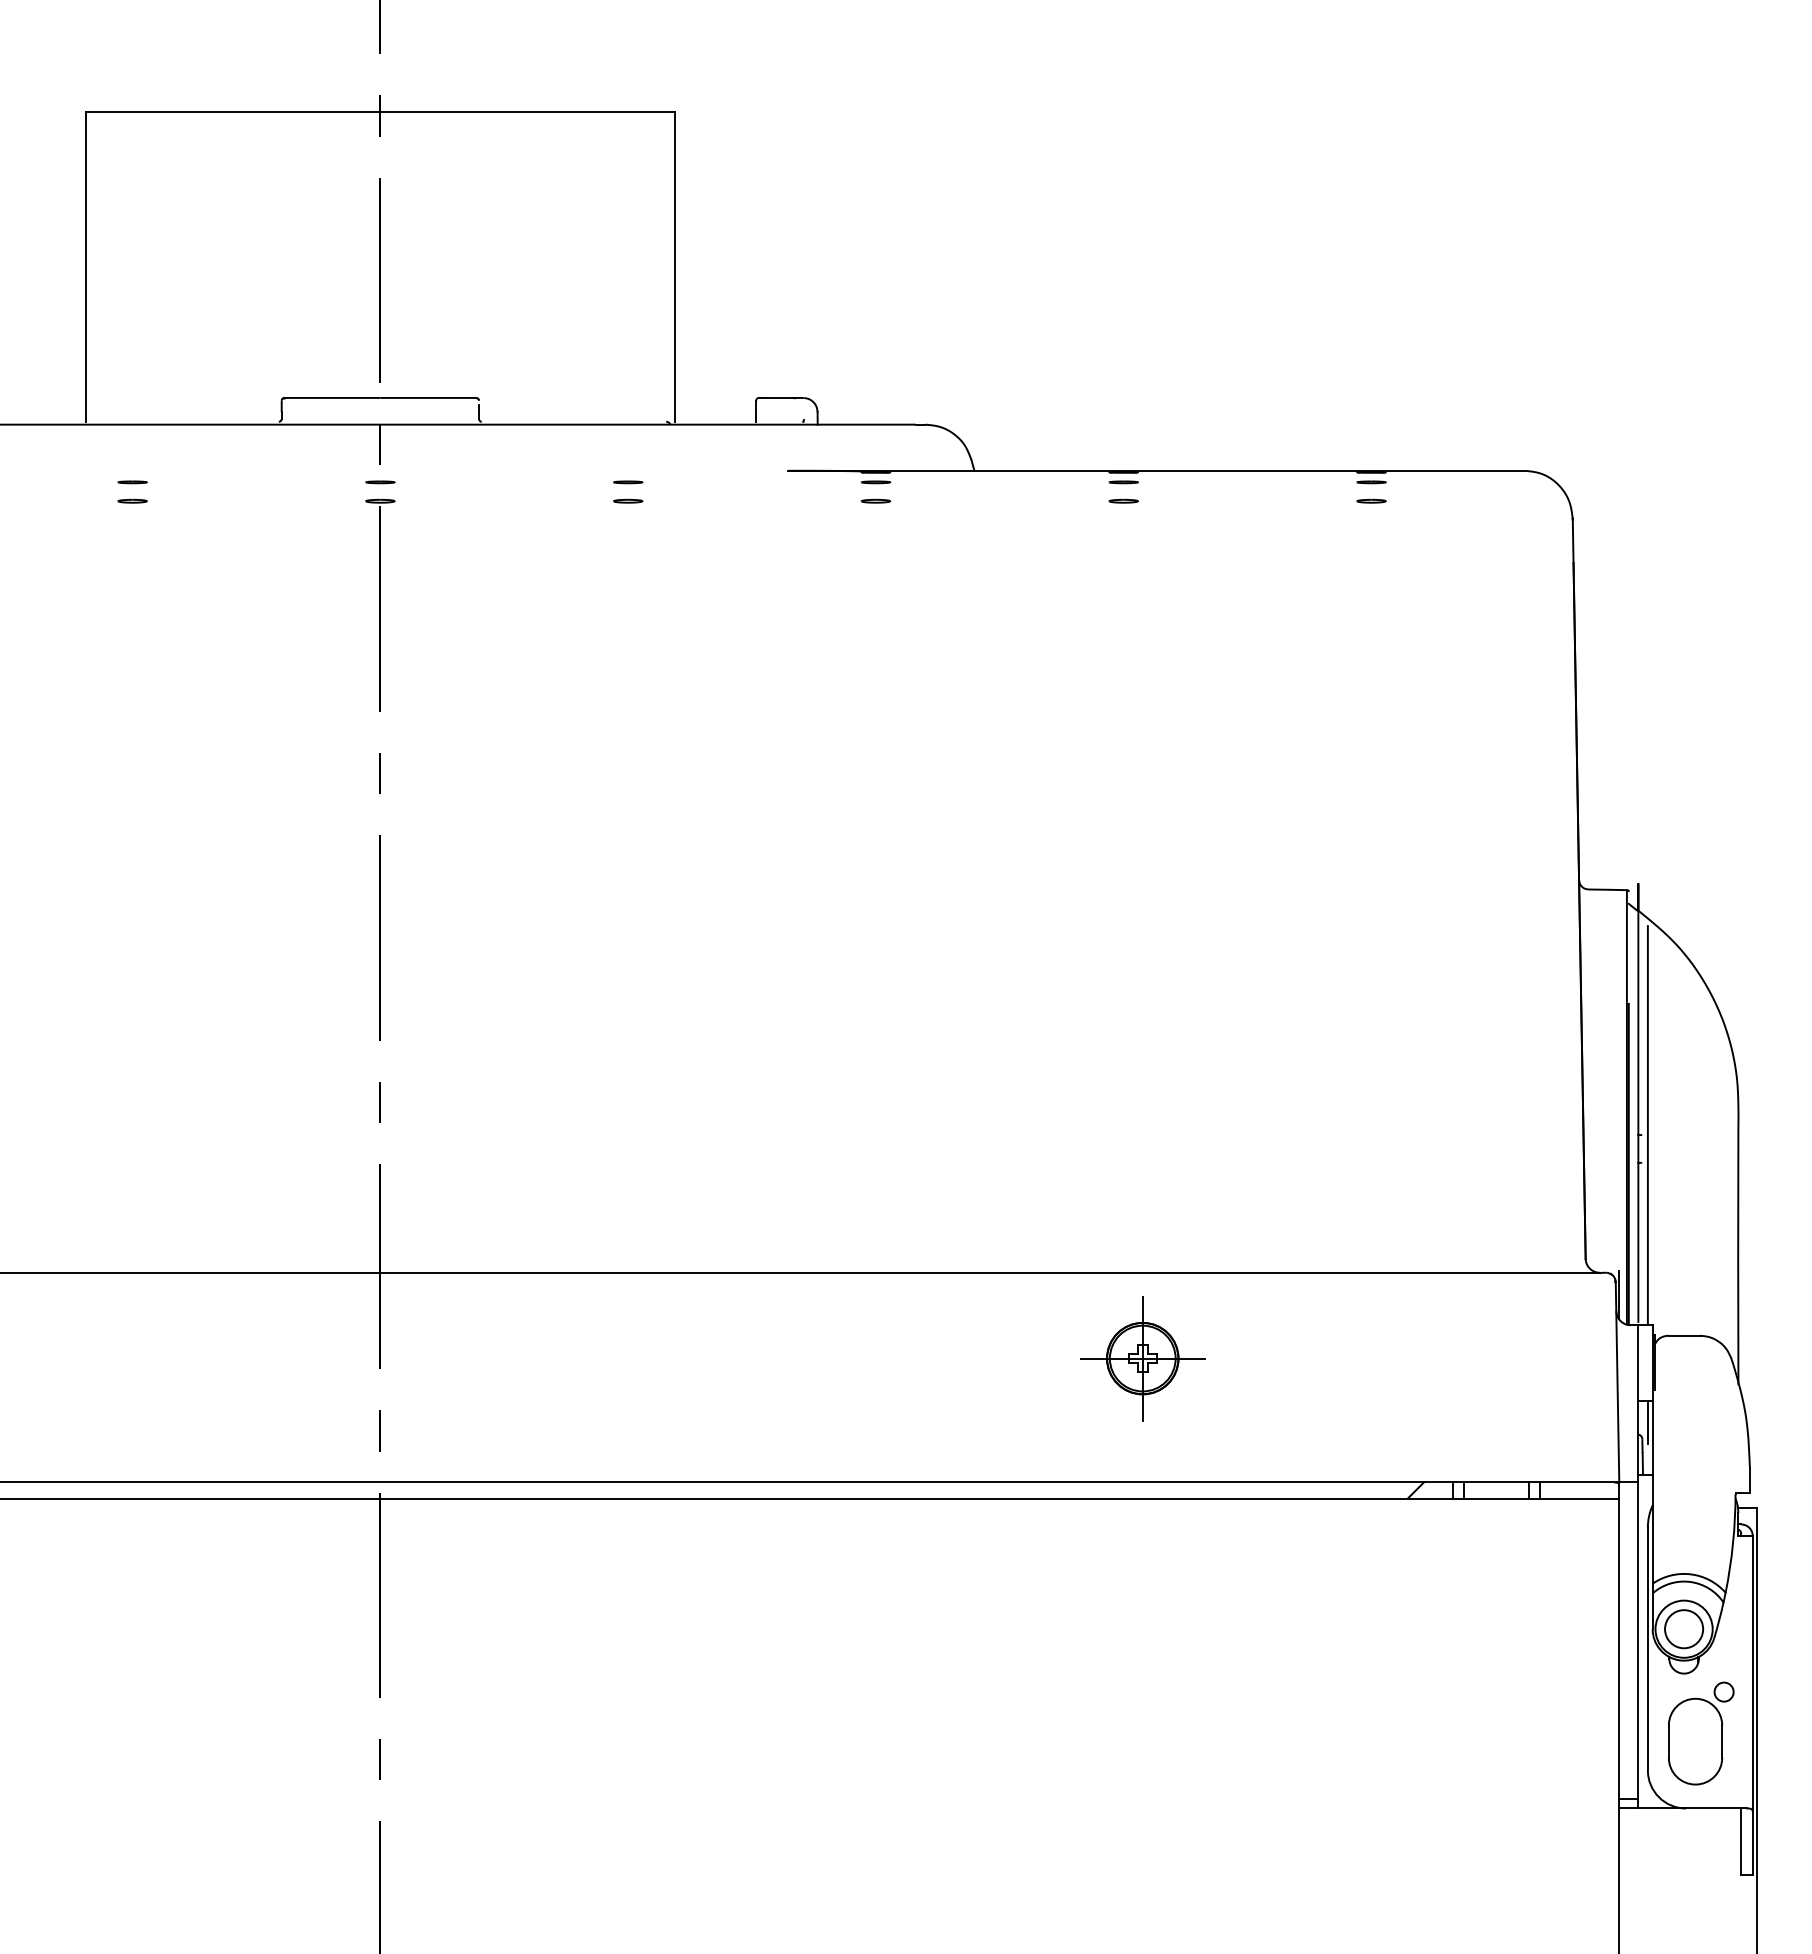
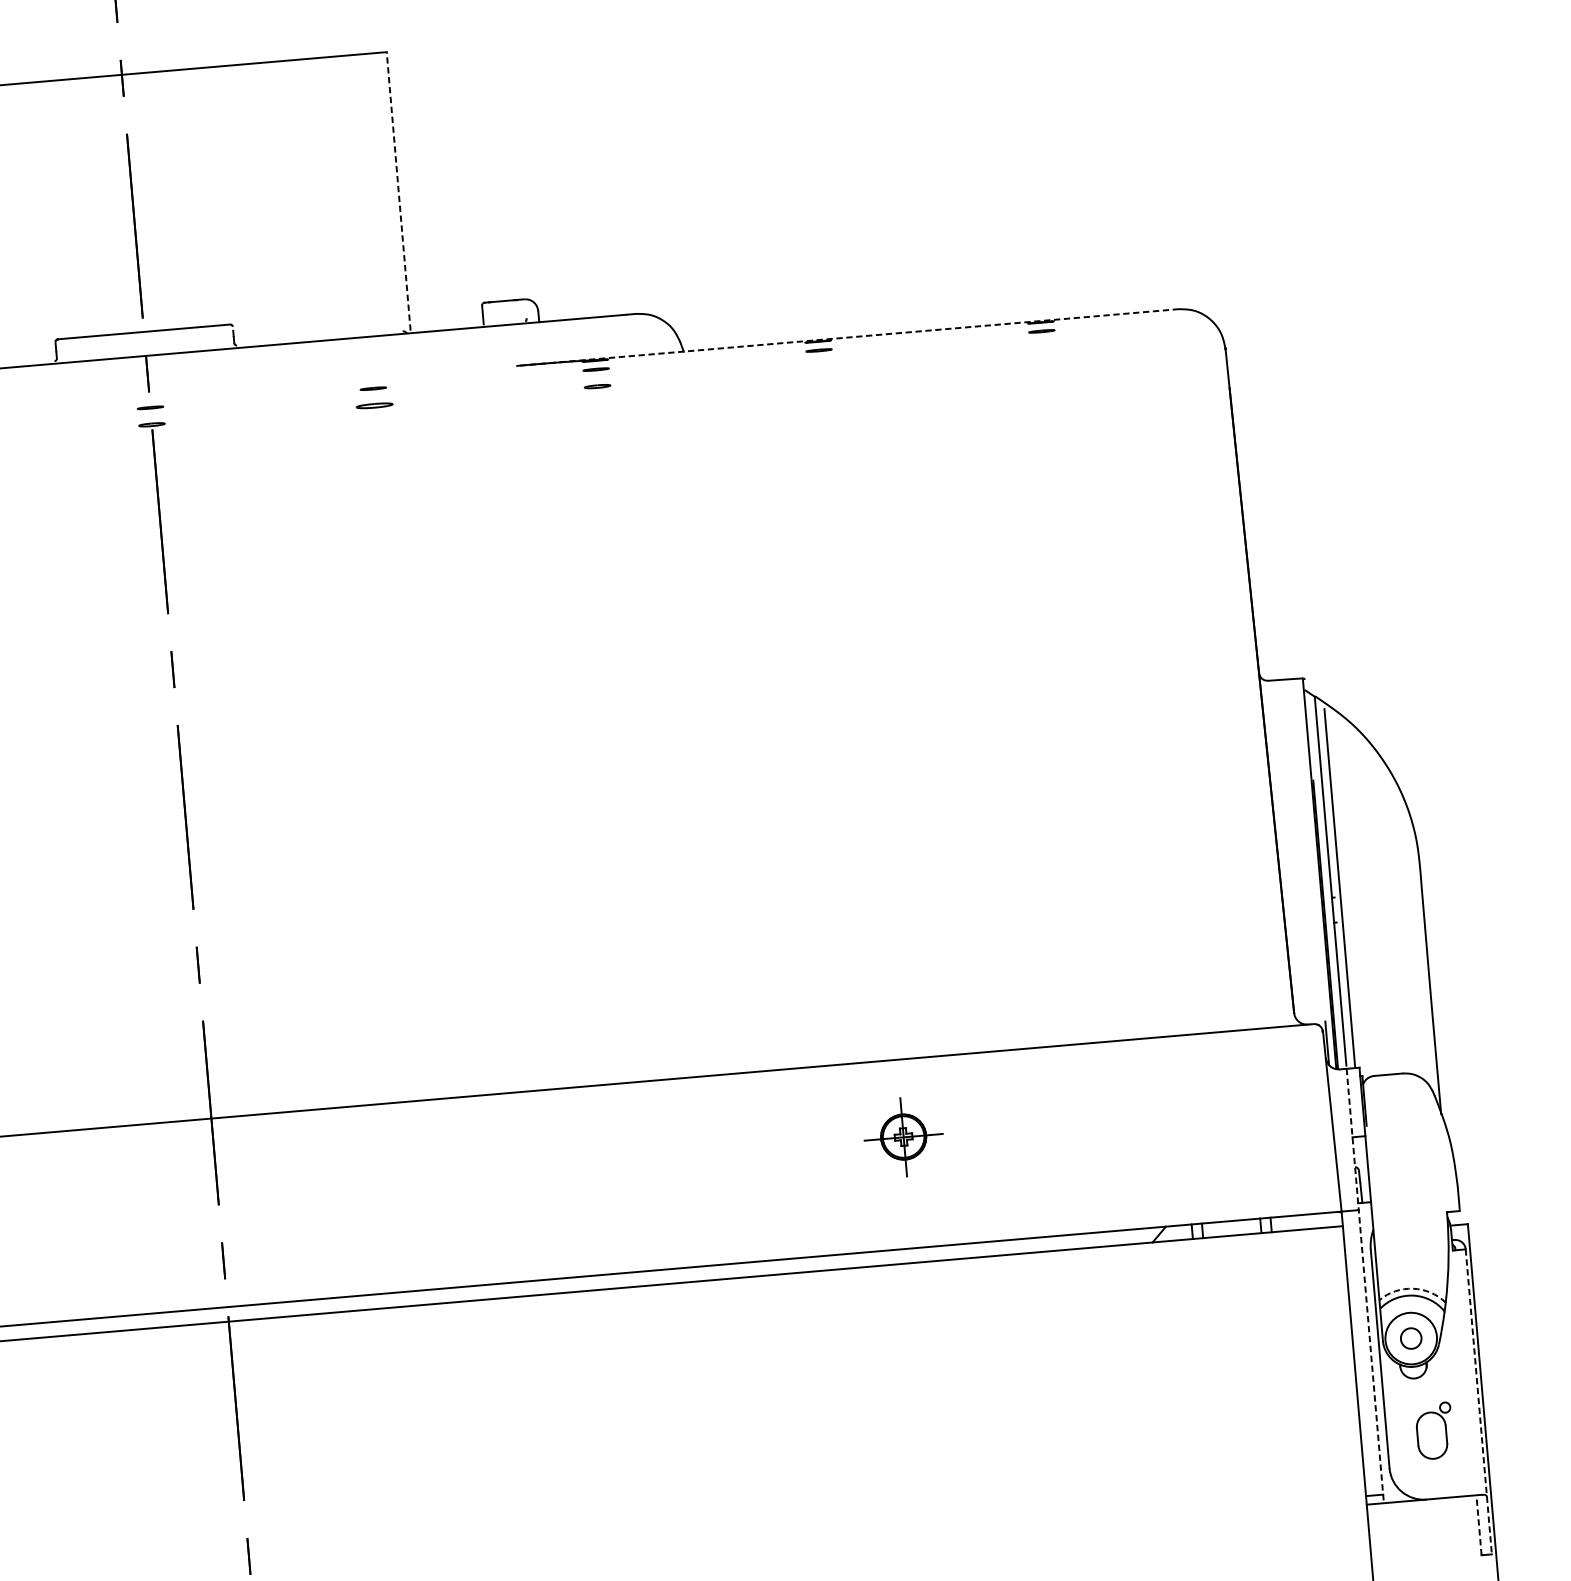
line: (674, 266) -> (398, 191), solid -> dashed
line: (1156, 470) -> (847, 337), solid -> dashed
part: (628, 500) -> (375, 405), size x1.4
part: (1123, 500) -> (820, 366), removed
part: (1371, 500) -> (1043, 347), removed
part: (1142, 1358) -> (903, 1136), size x0.7
line: (1647, 1422) -> (1362, 1155), removed
line: (1638, 1566) -> (1365, 1285), solid -> dashed
arc: (1690, 1574) -> (1412, 1288), solid -> dashed
circle: (1684, 1629) -> (1411, 1338), size x0.6
line: (1752, 1705) -> (1478, 1401), solid -> dashed
part: (1701, 1733) -> (1434, 1431), size x0.6
line: (1741, 1841) -> (1479, 1525), solid -> dashed

